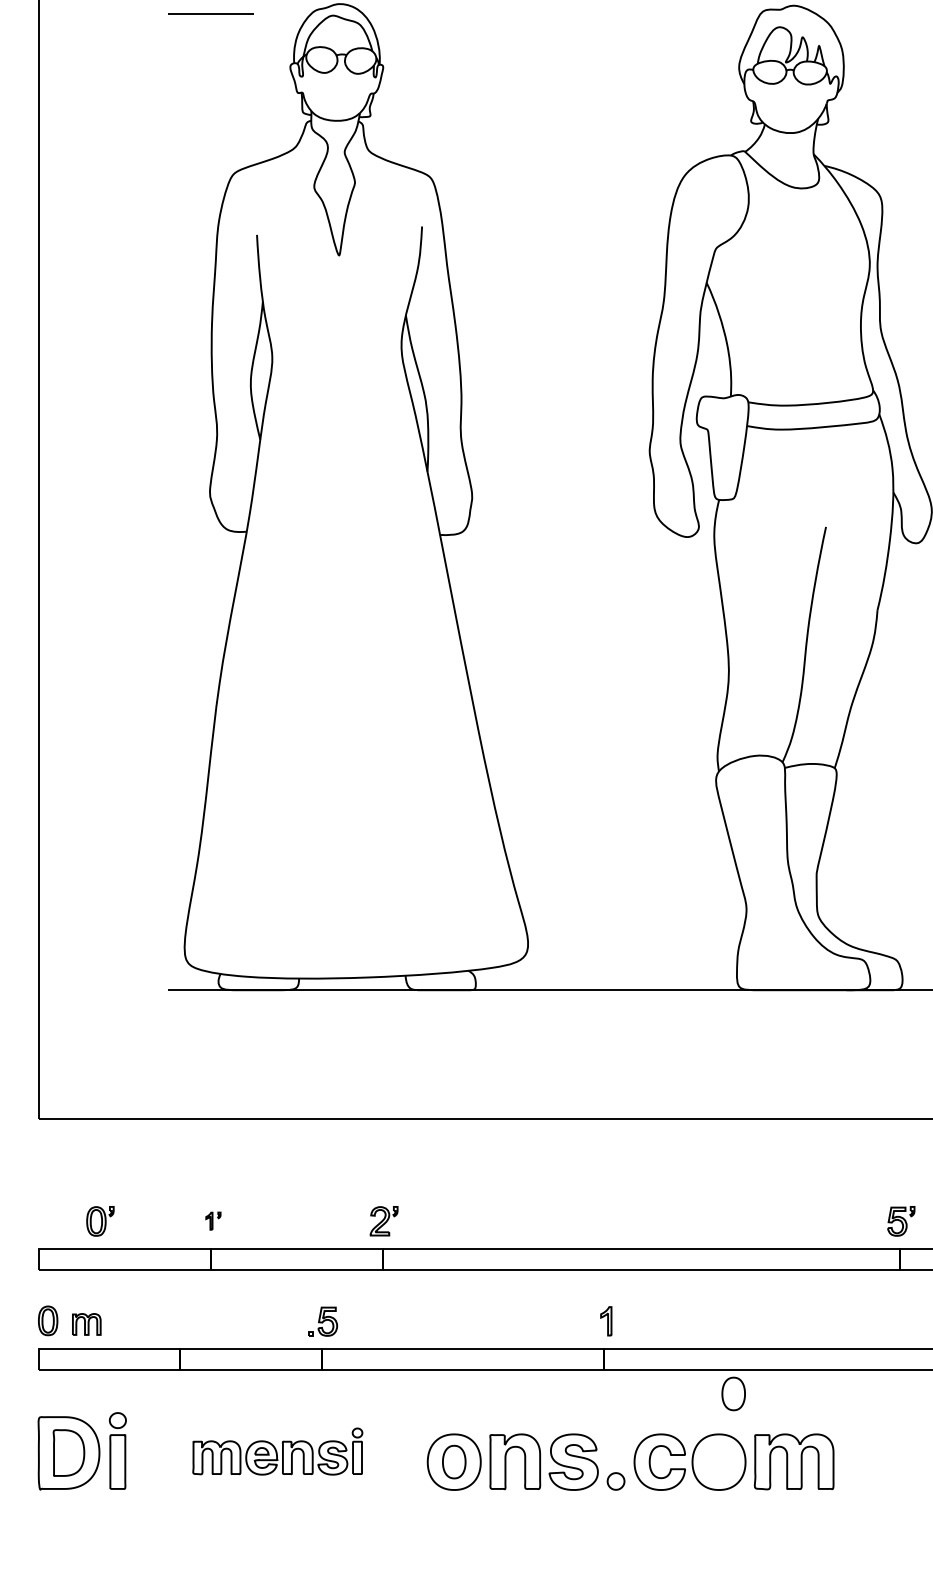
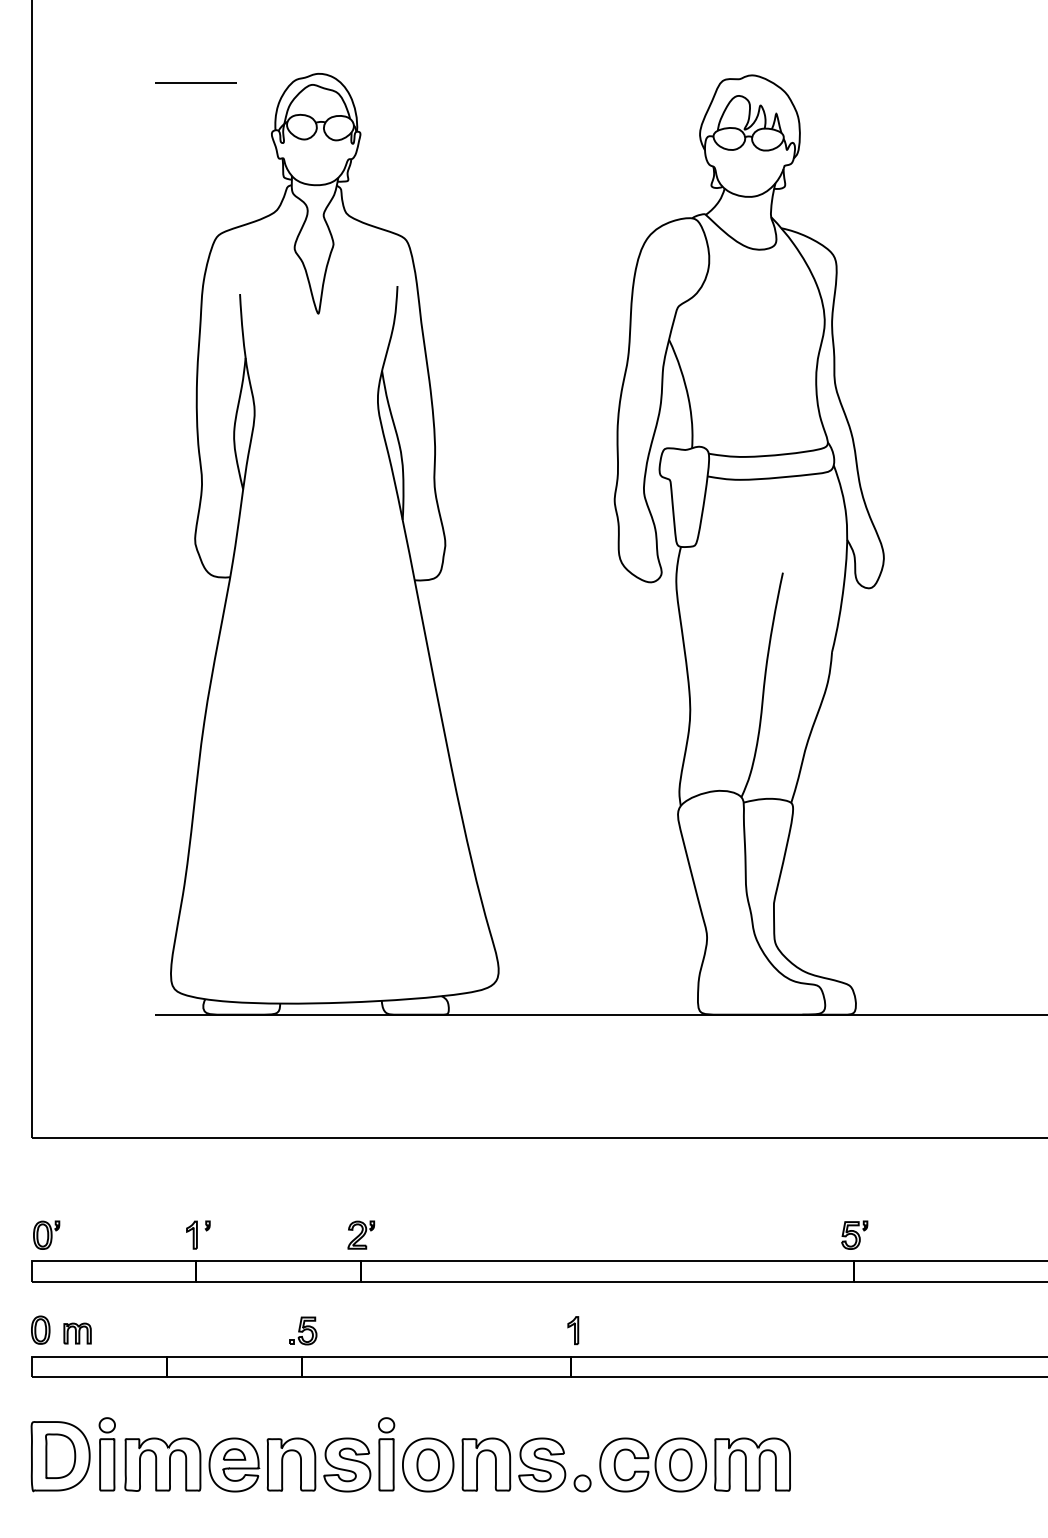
part: (100, 1220) -> (46, 1234), moved
part: (213, 1220) -> (198, 1234), size x1.67
part: (733, 1393) -> (680, 1464), moved
part: (277, 1451) -> (259, 1454), size x1.67

